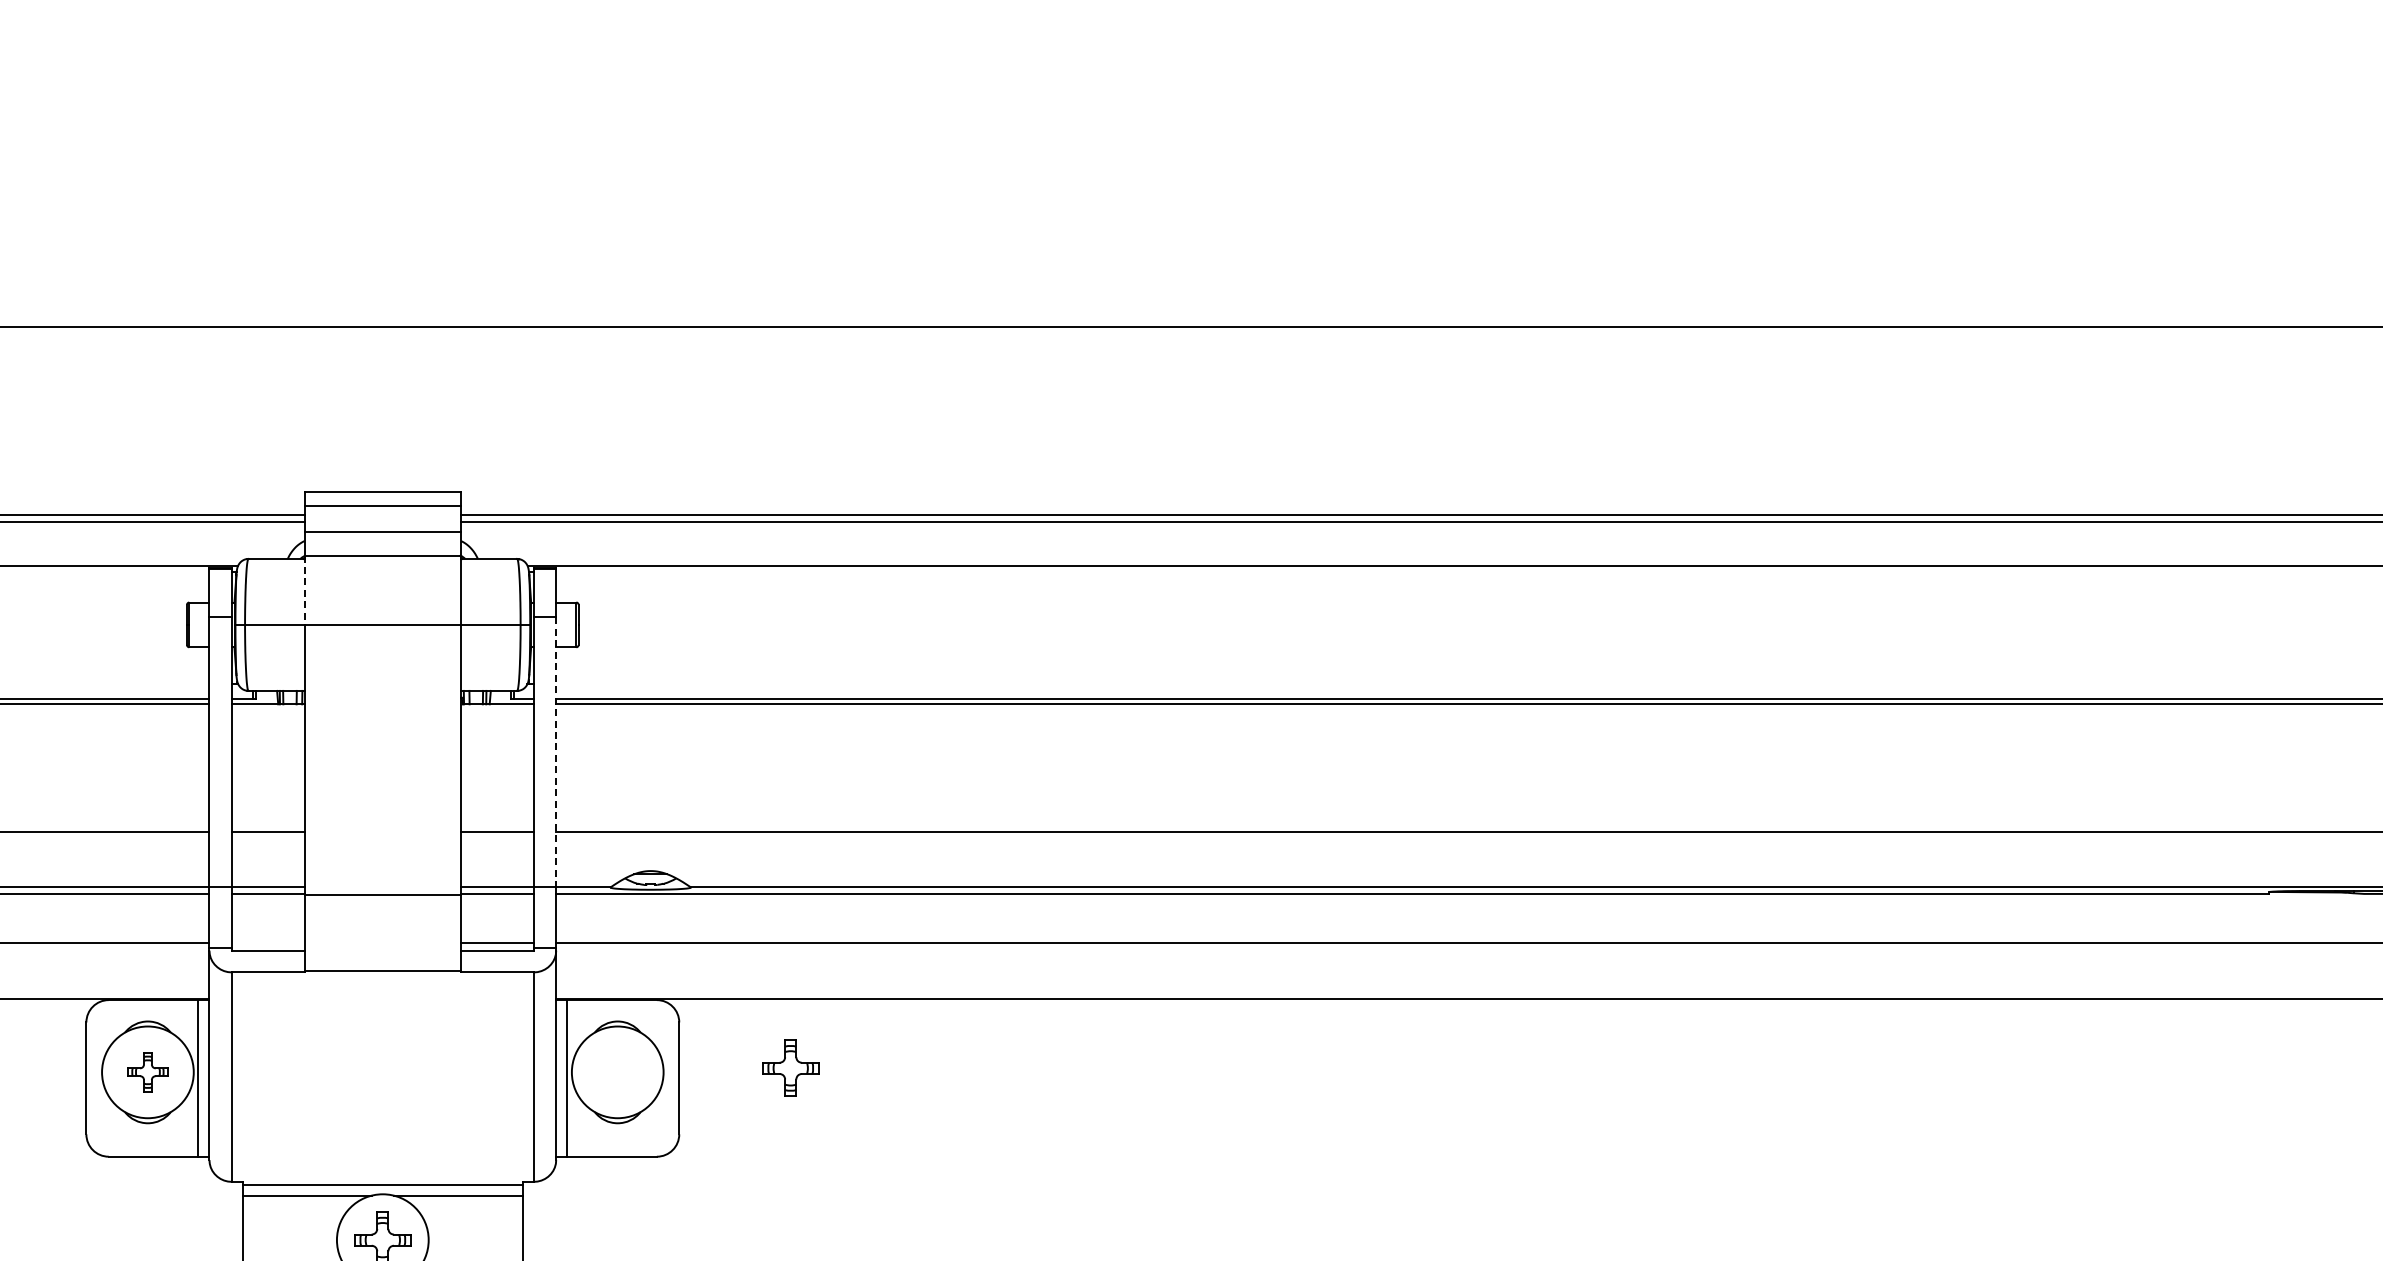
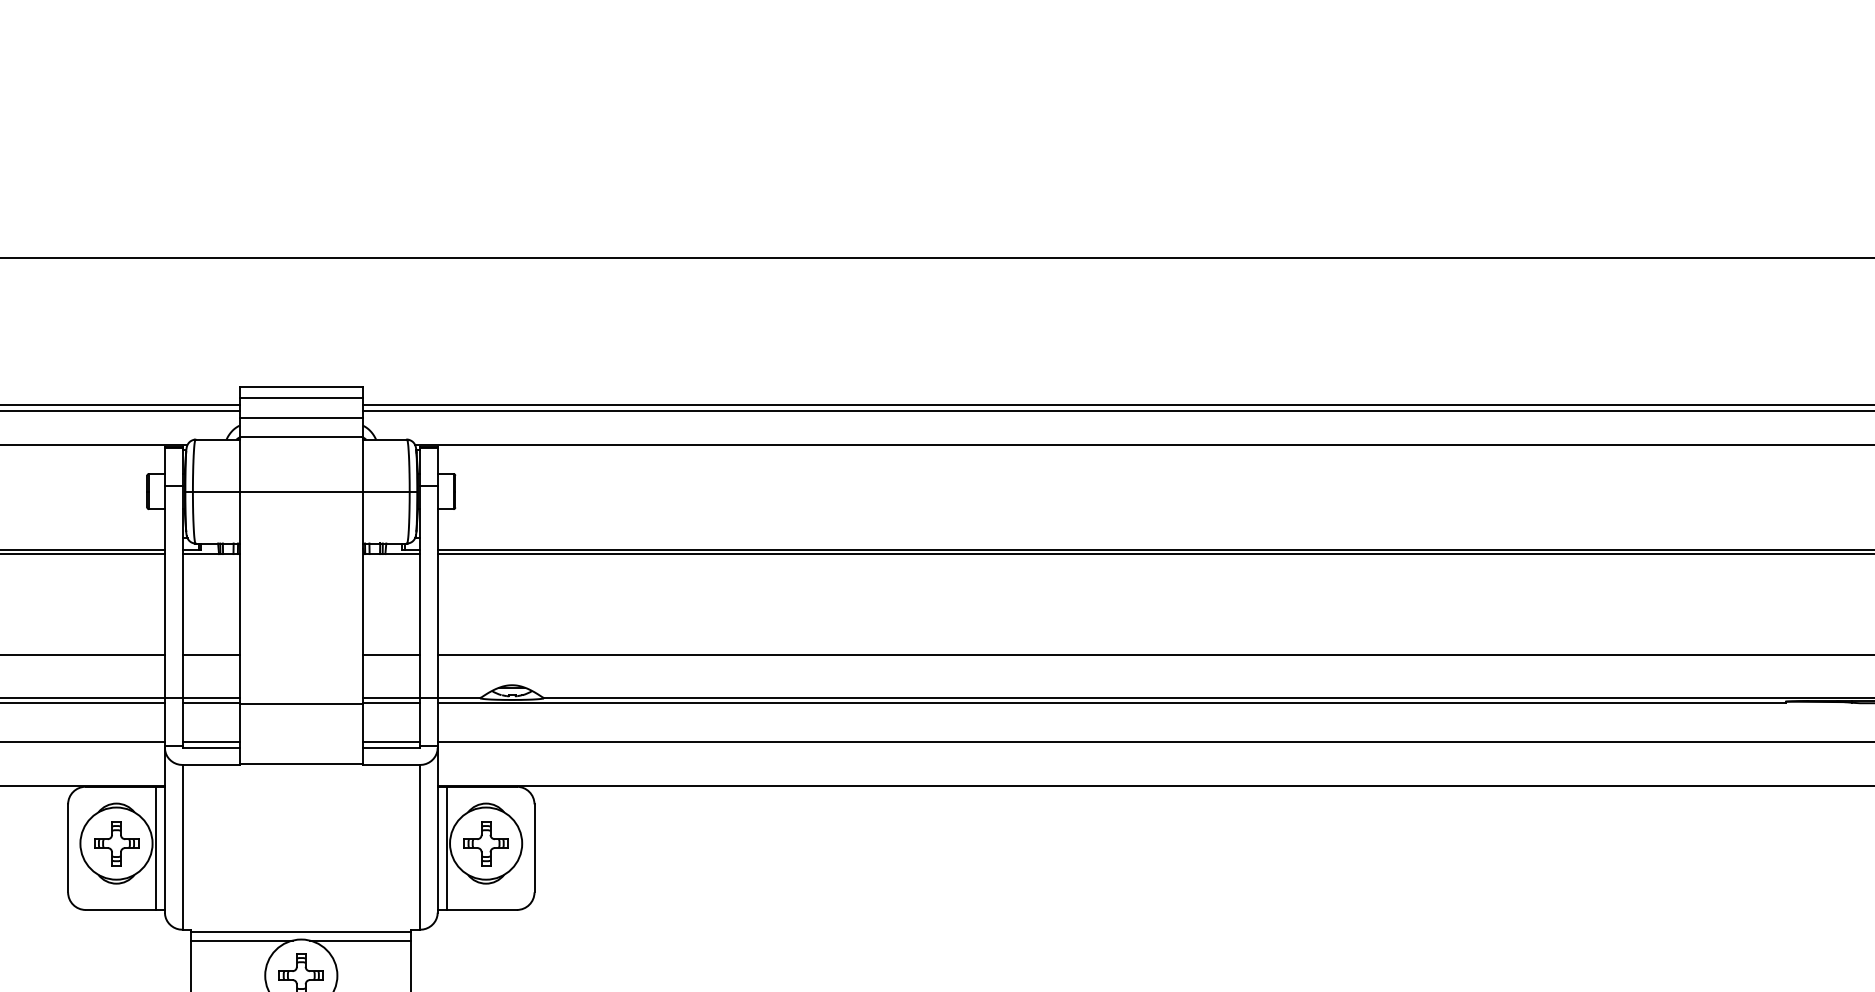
line: (304, 590) -> (239, 464), dashed -> solid
line: (556, 752) -> (437, 591), dashed -> solid
line: (267, 942) -> (210, 741), added
part: (790, 1067) -> (485, 842), moved
part: (147, 1071) -> (116, 842), size x1.43

